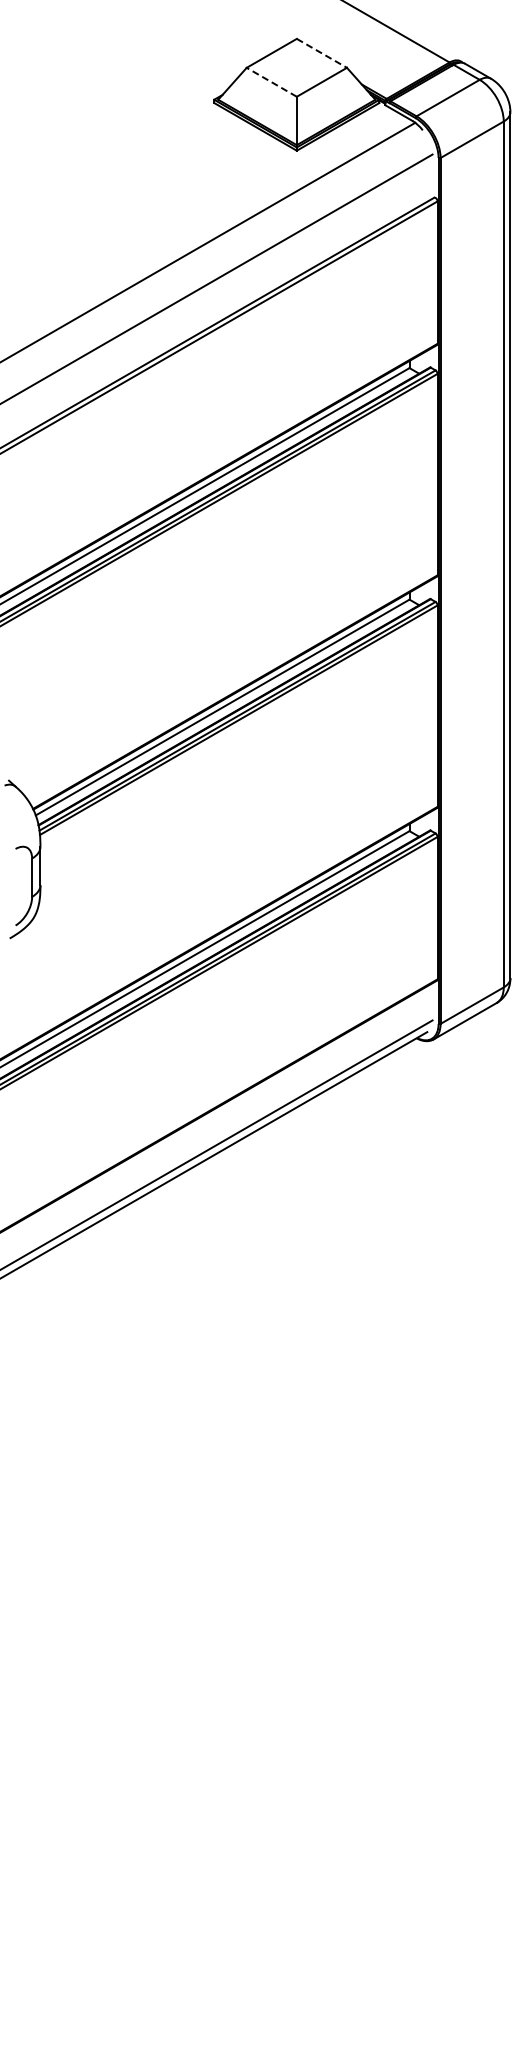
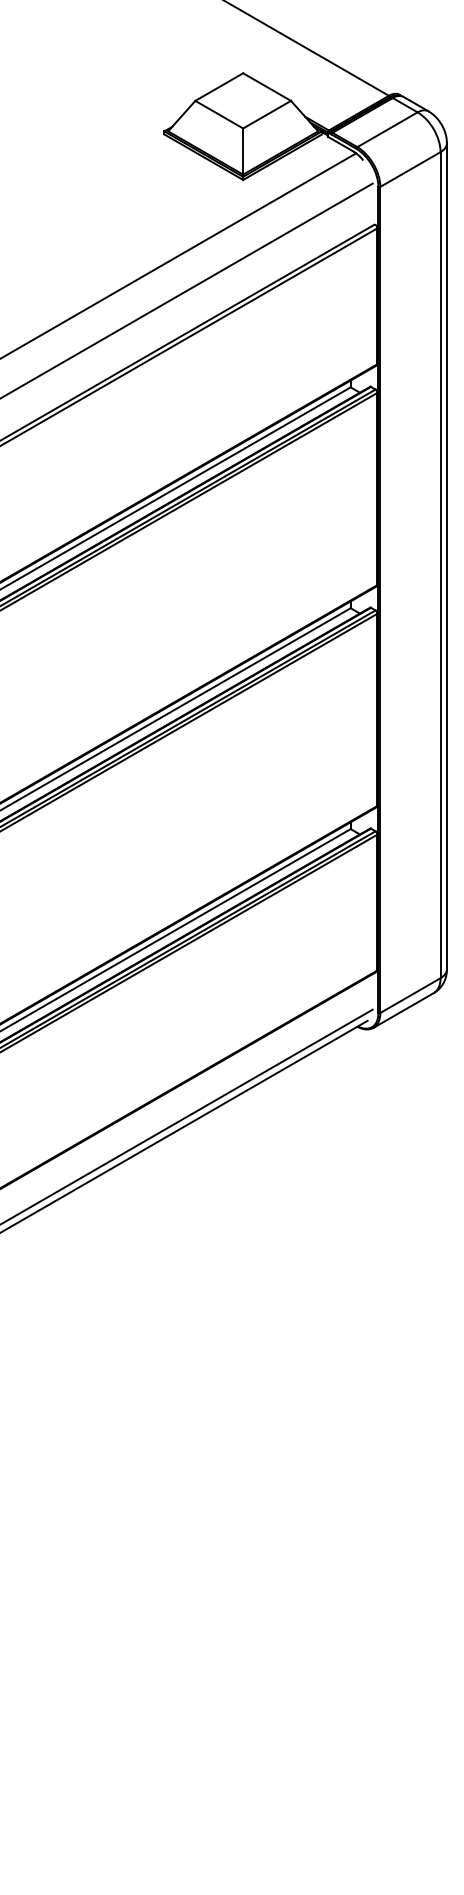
line: (321, 53) -> (266, 87), dashed -> solid
line: (271, 82) -> (219, 114), dashed -> solid

